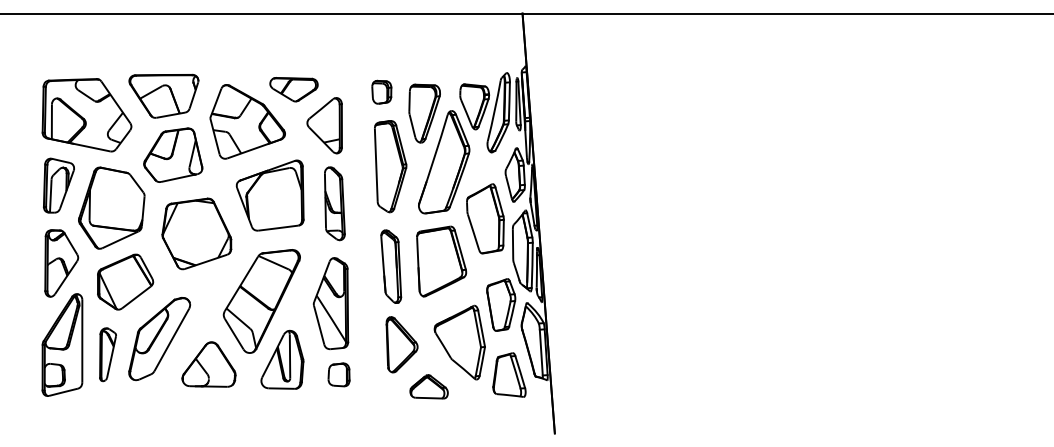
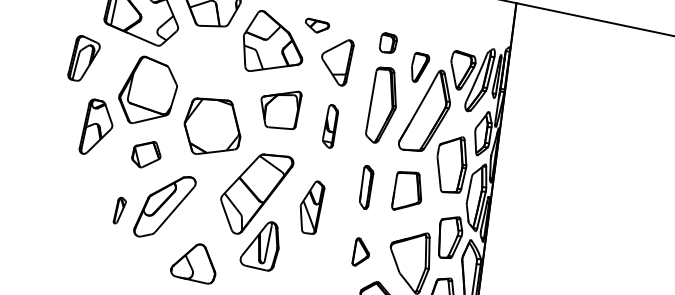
part: (293, 89) -> (316, 26), size x0.6
part: (424, 113) -> (419, 68), size x0.6
part: (173, 154) -> (207, 58), removed
part: (58, 185) -> (84, 59), moved
part: (269, 195) -> (278, 108), size x0.7
part: (334, 203) -> (330, 126), size x0.7
part: (441, 261) -> (408, 191), size x0.7
part: (391, 266) -> (366, 187), size x0.7
part: (125, 281) -> (146, 154), size x0.6
part: (330, 303) -> (310, 207), size x0.7
part: (62, 344) -> (84, 194), removed
part: (401, 344) -> (361, 252), size x0.6
part: (107, 354) -> (119, 210), size x0.6
part: (208, 364) -> (194, 262), moved
part: (338, 374) -> (304, 266), removed

